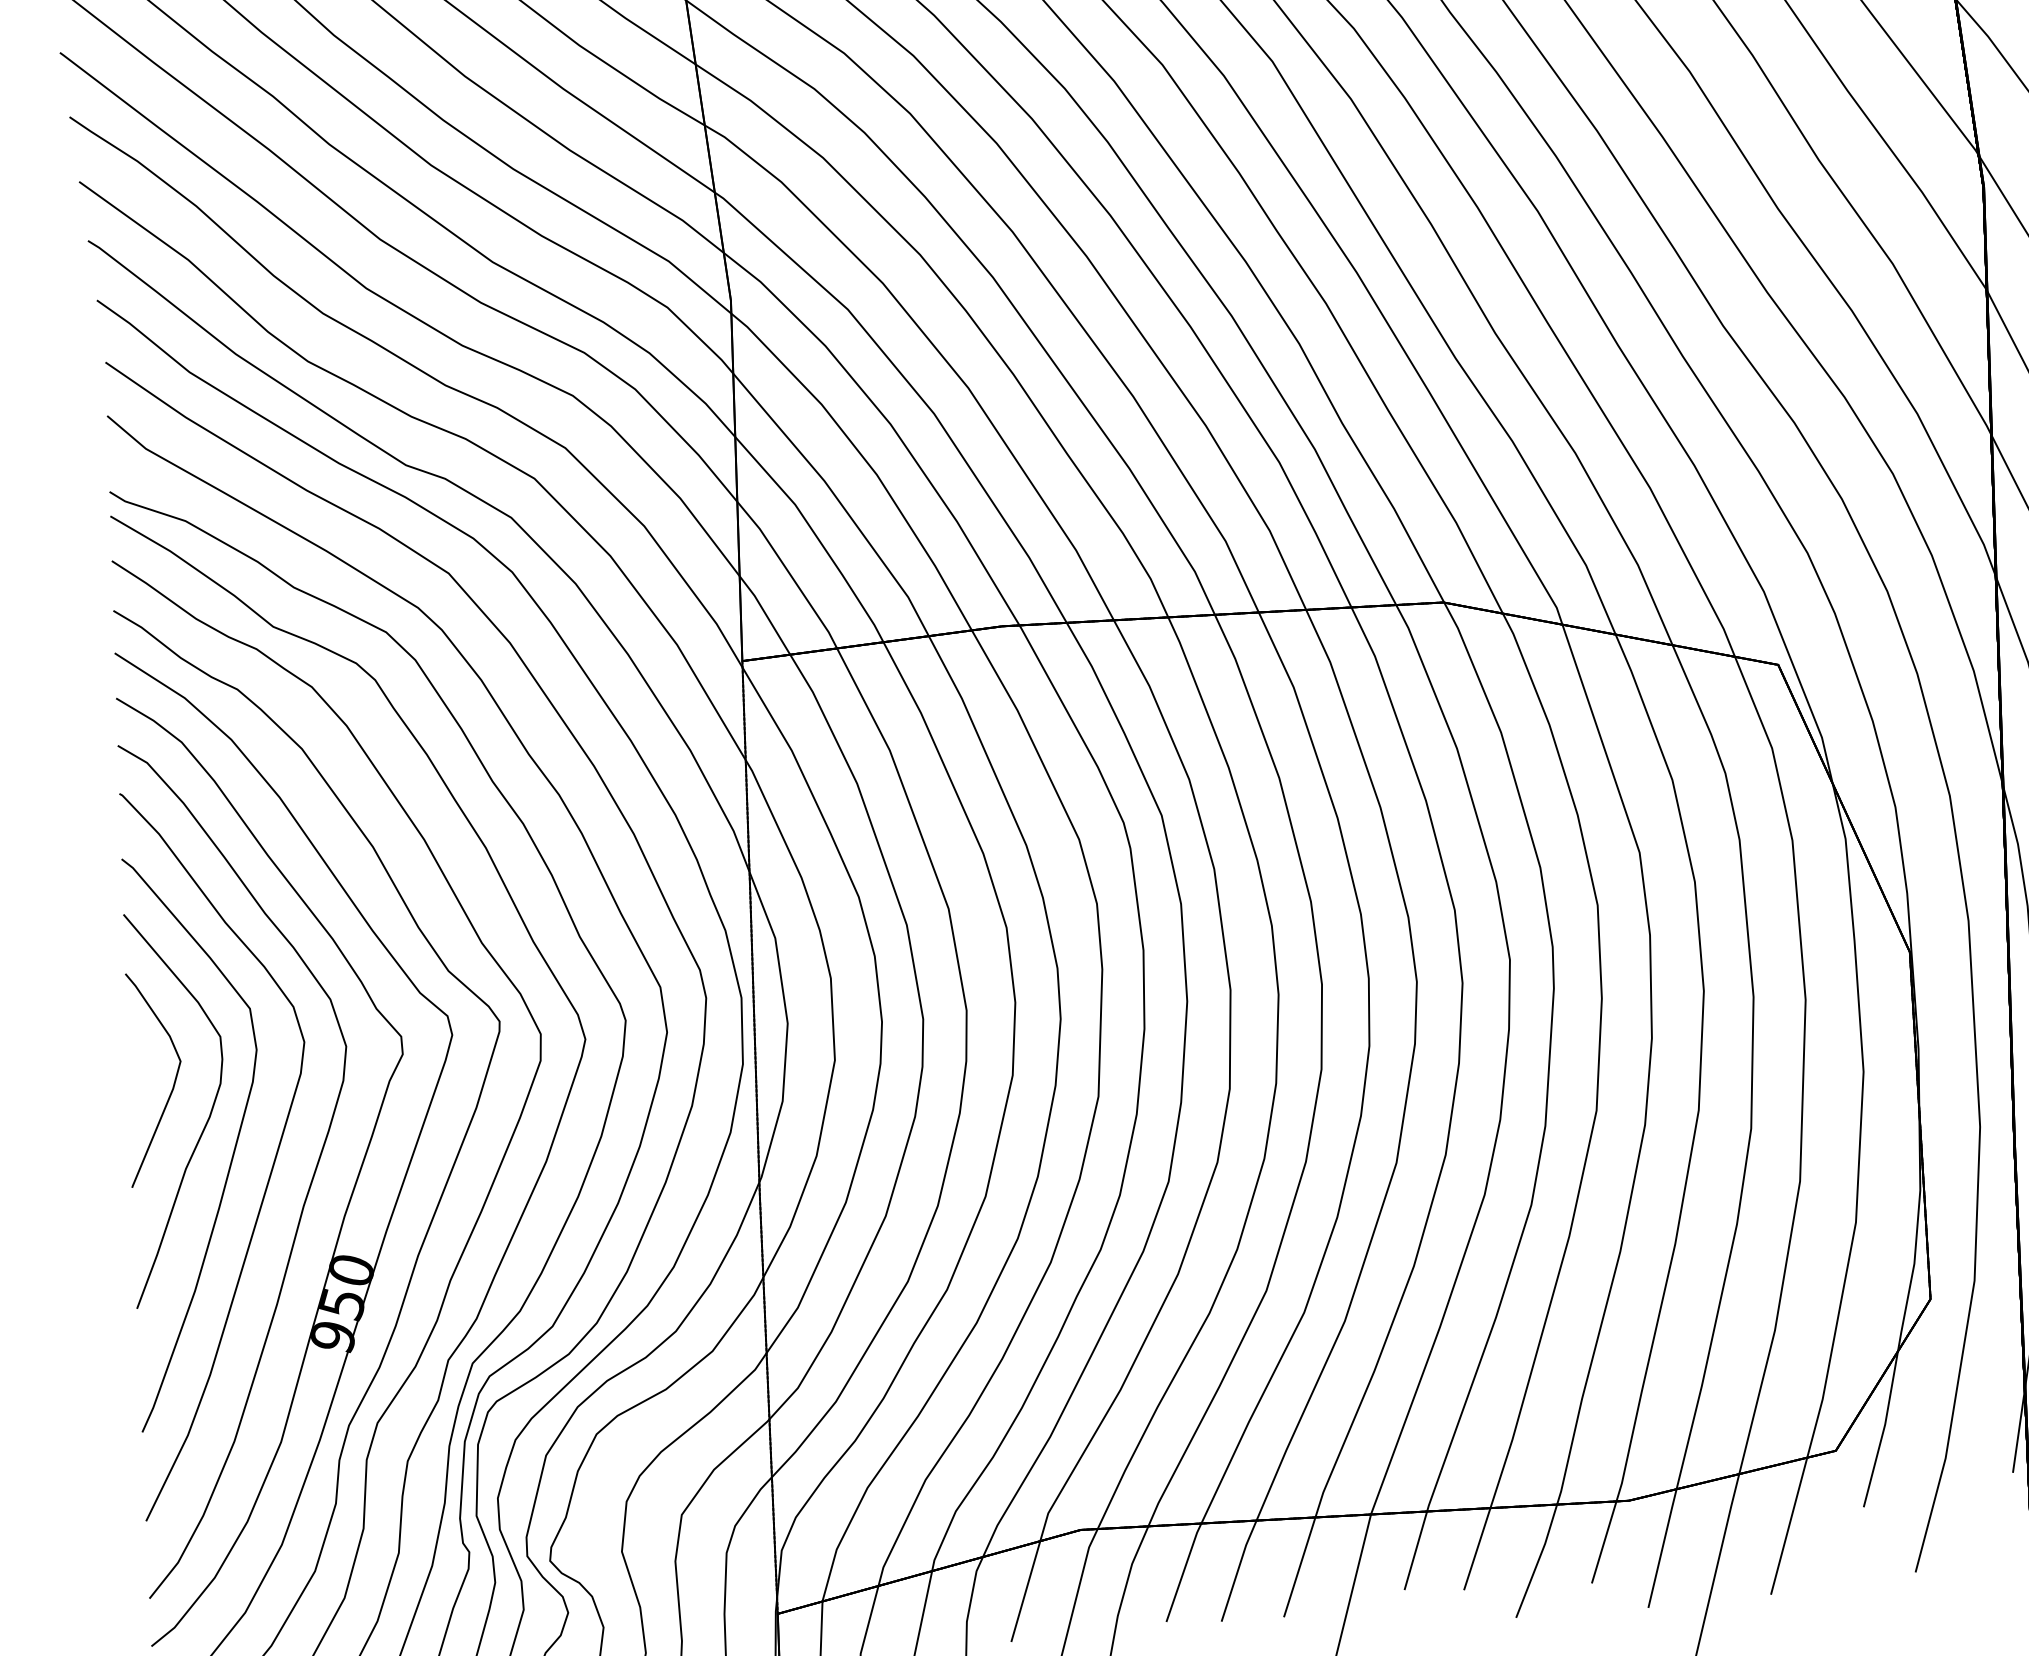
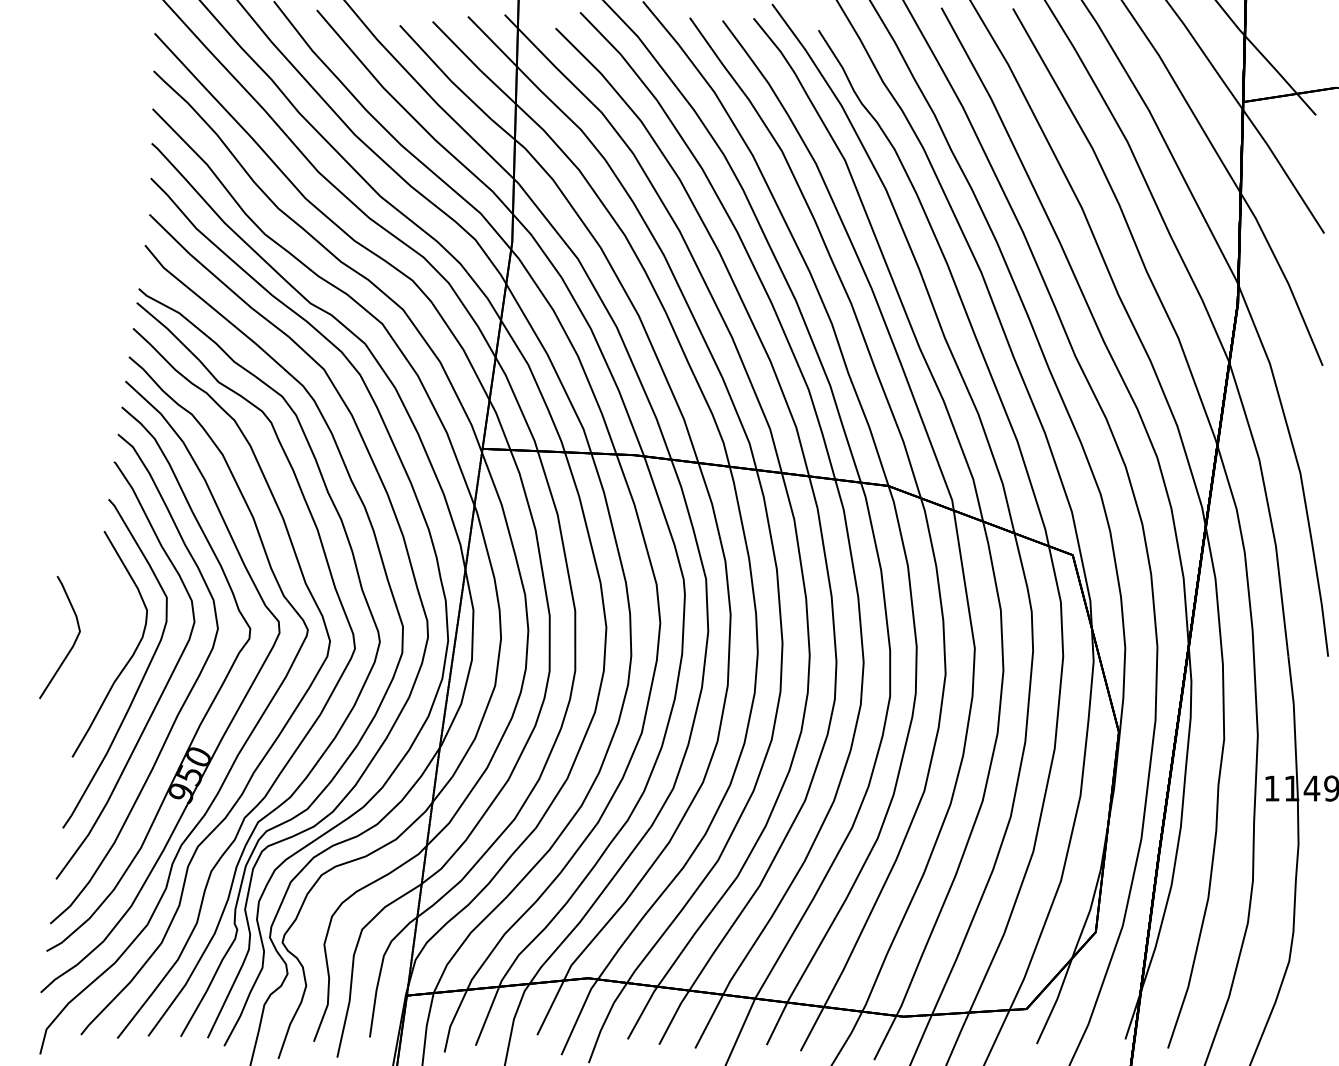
curve: (172, 1081) -> (73, 642), moved

